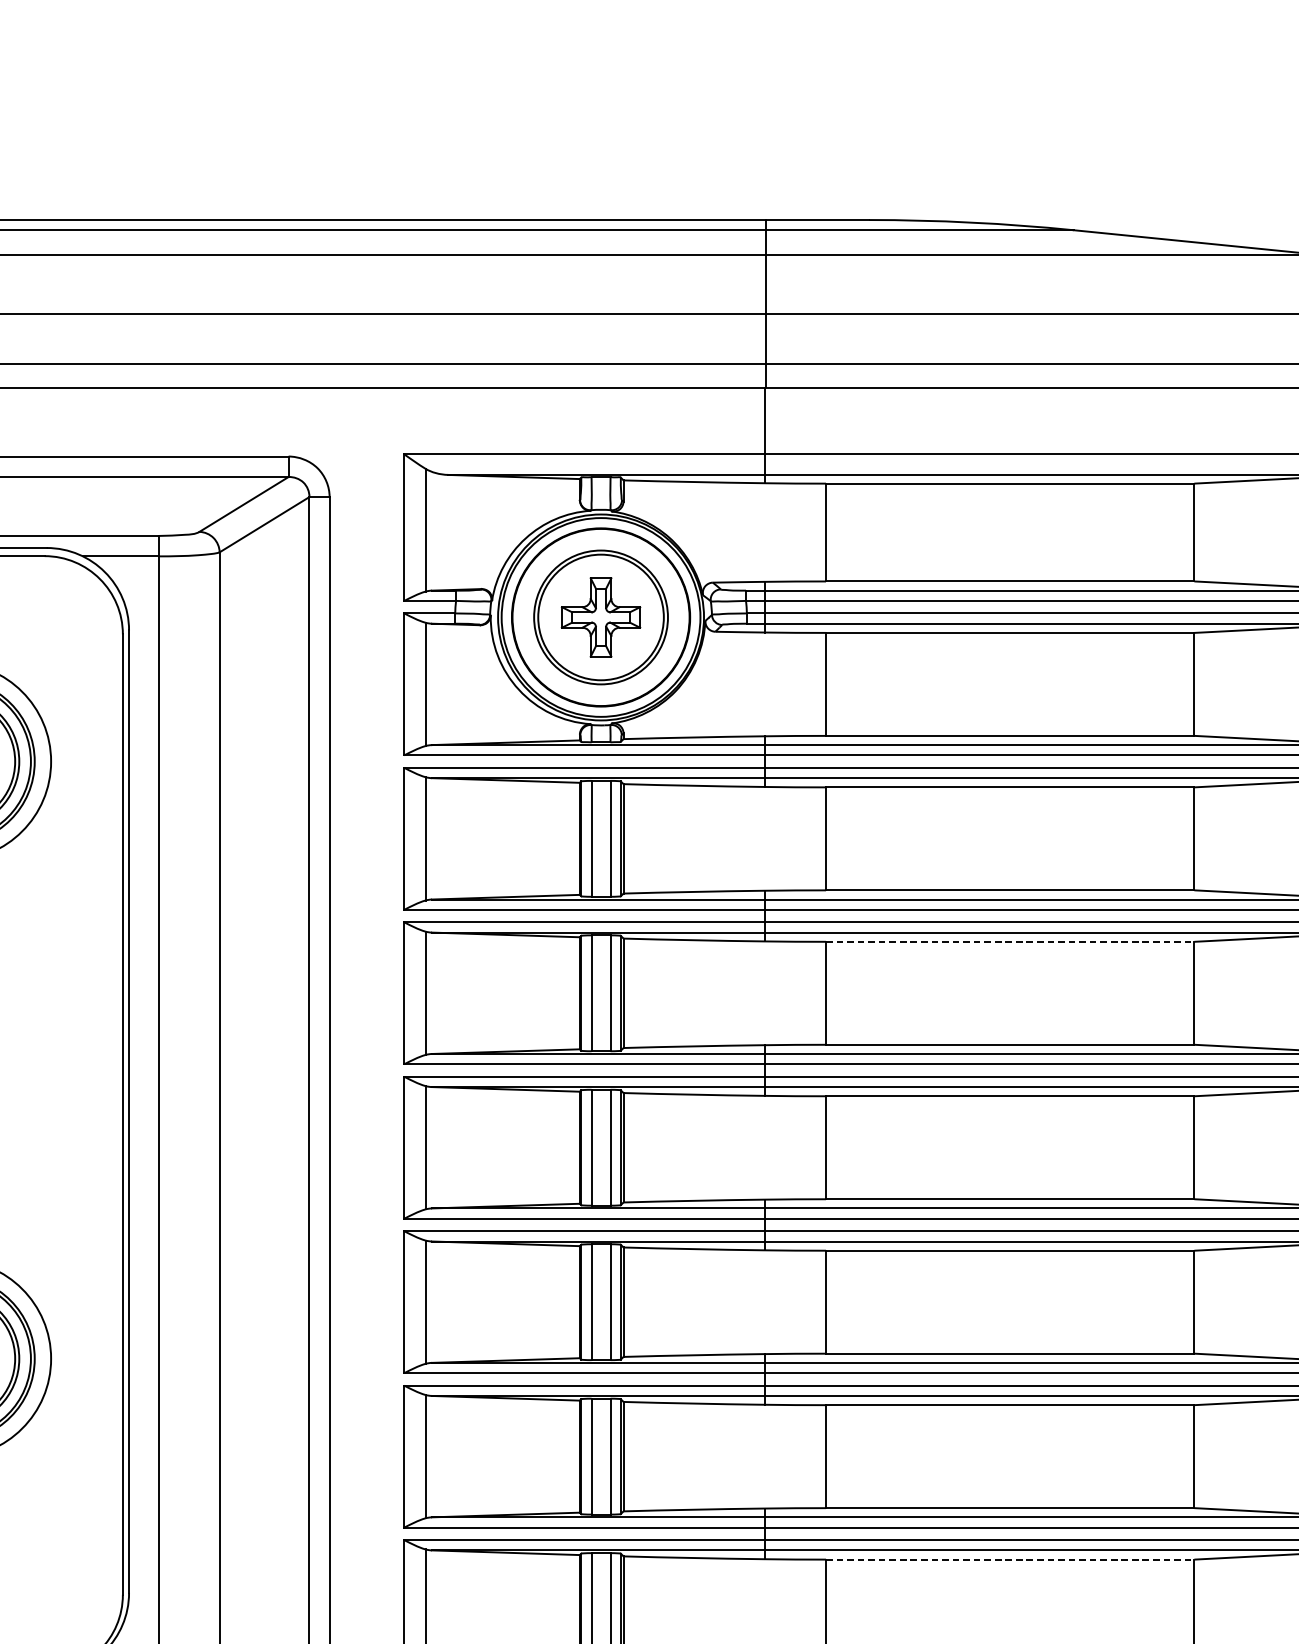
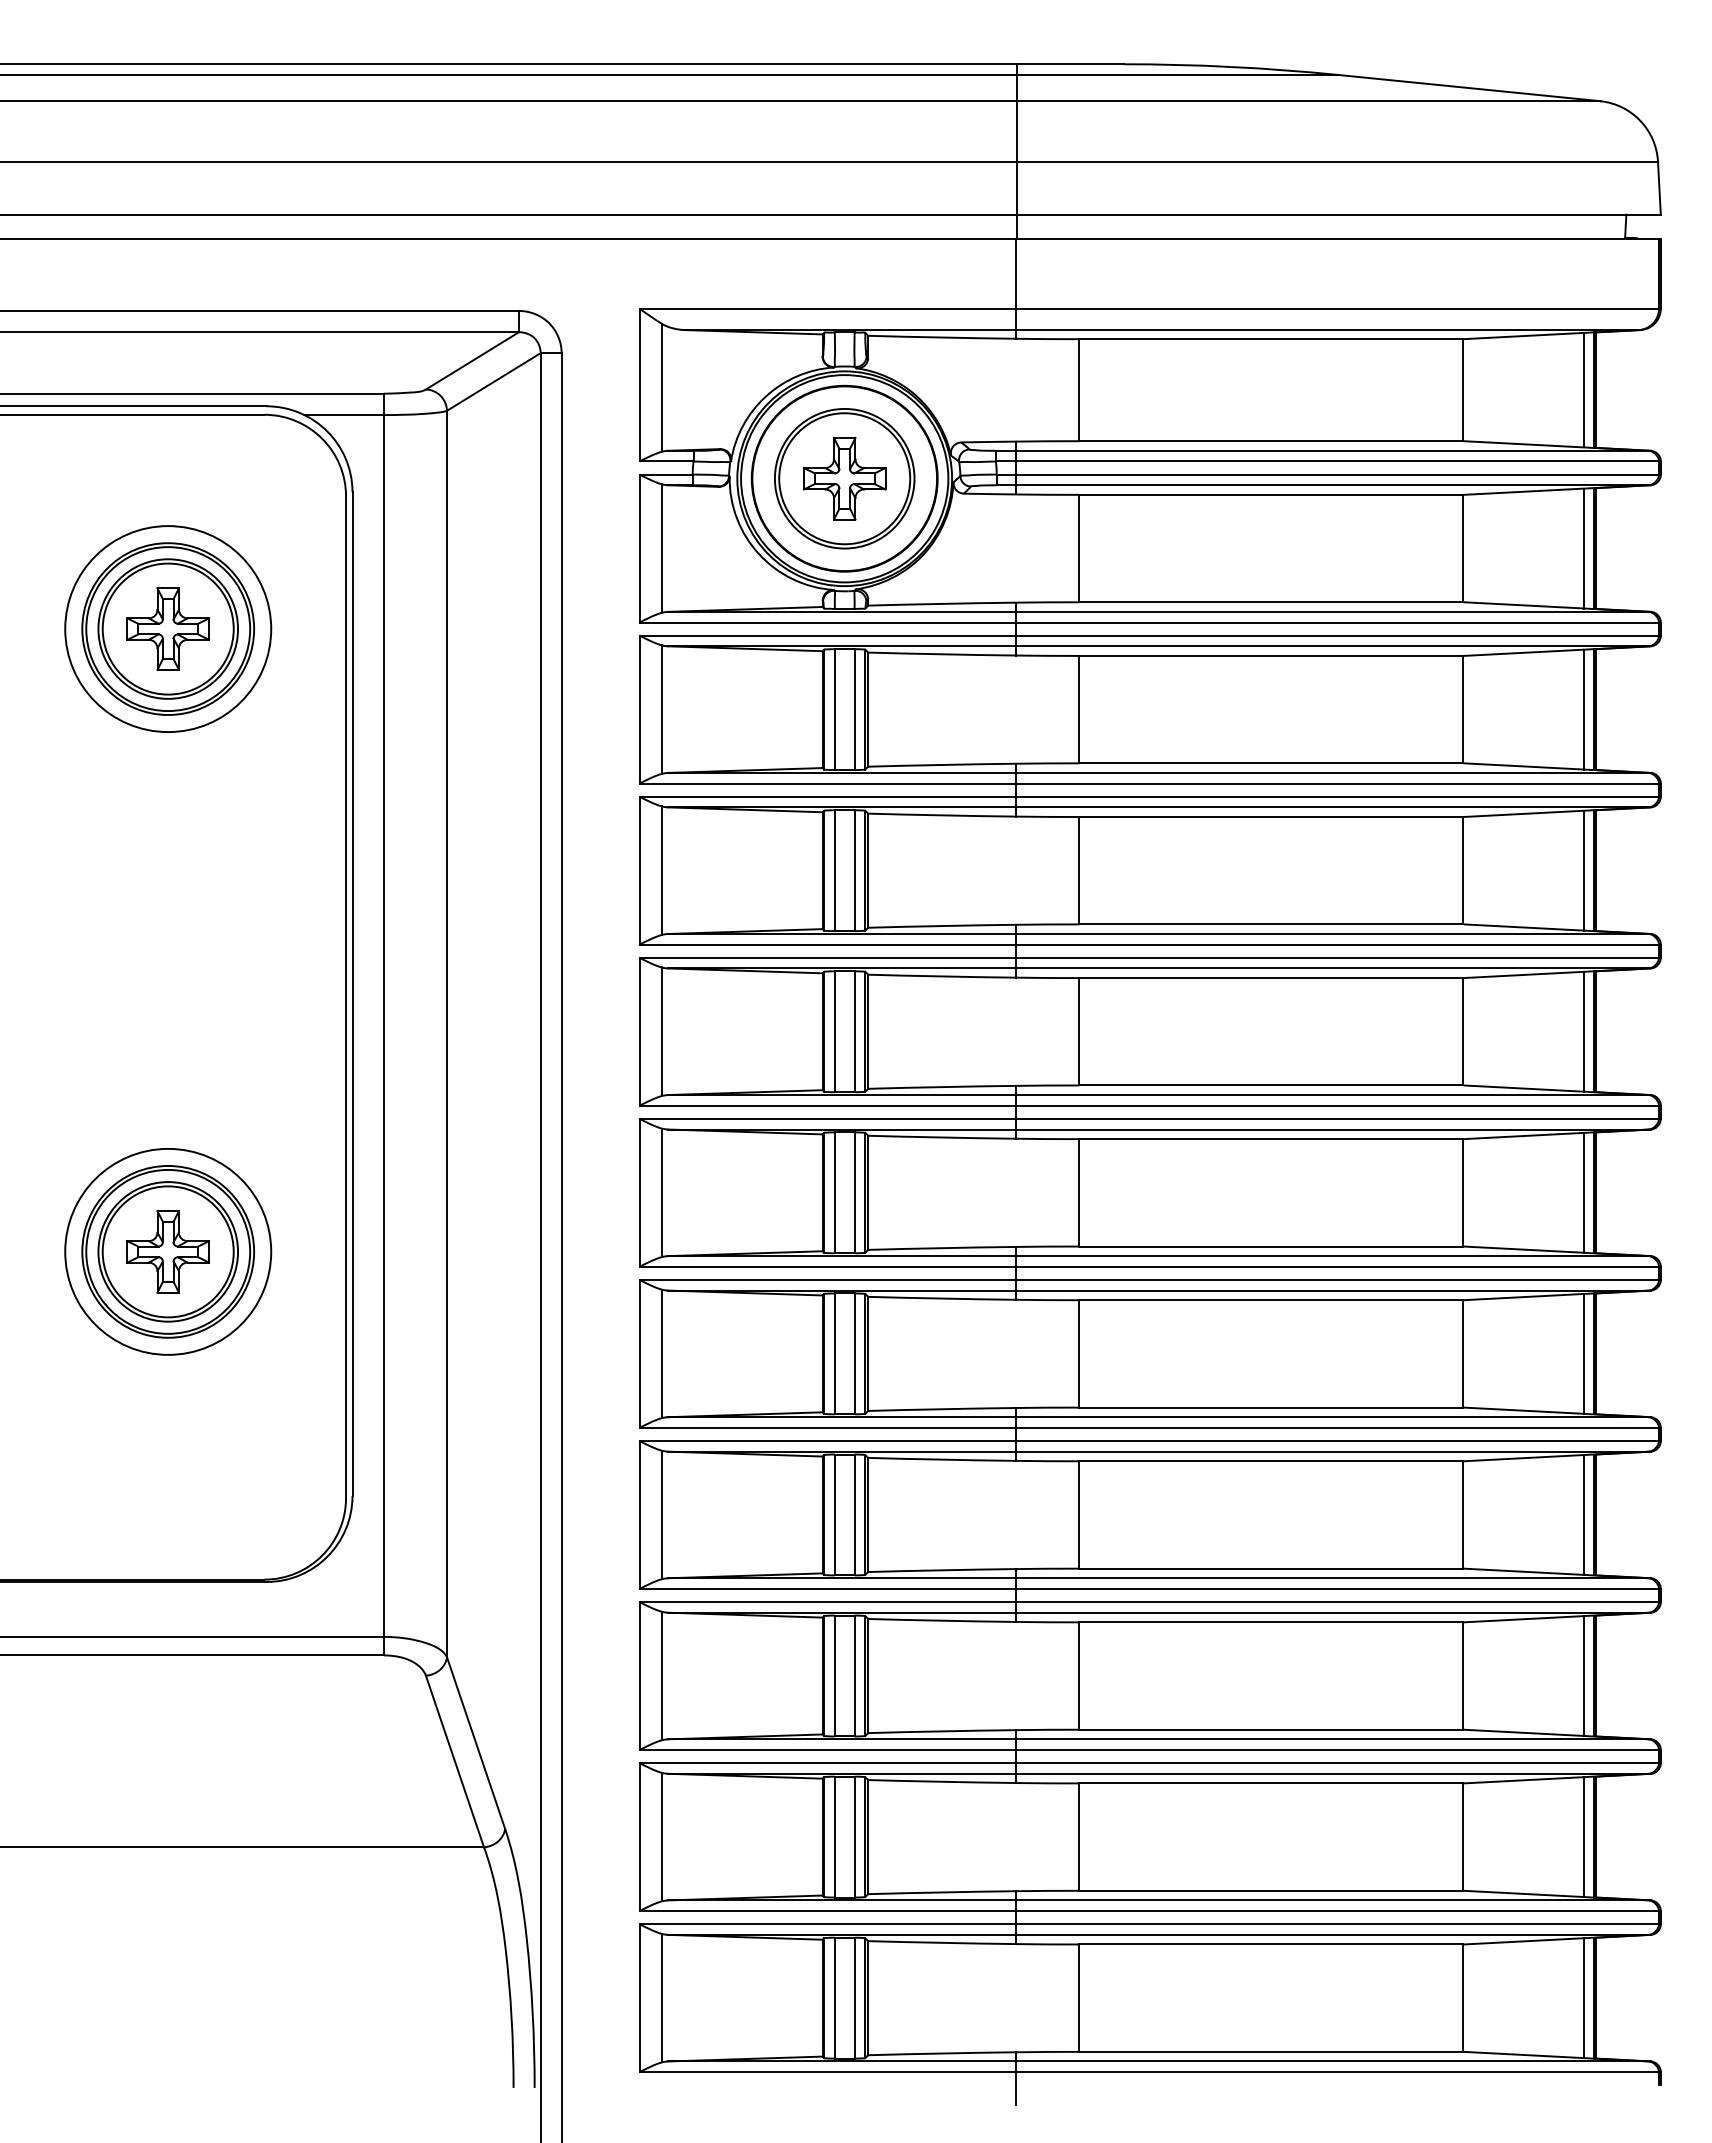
line: (1010, 942) -> (1271, 817), dashed -> solid
line: (1010, 1559) -> (1271, 1461), dashed -> solid

